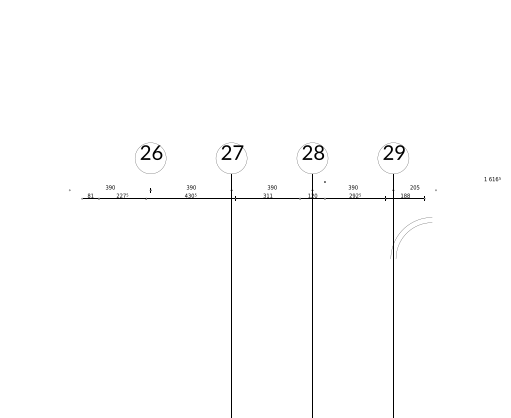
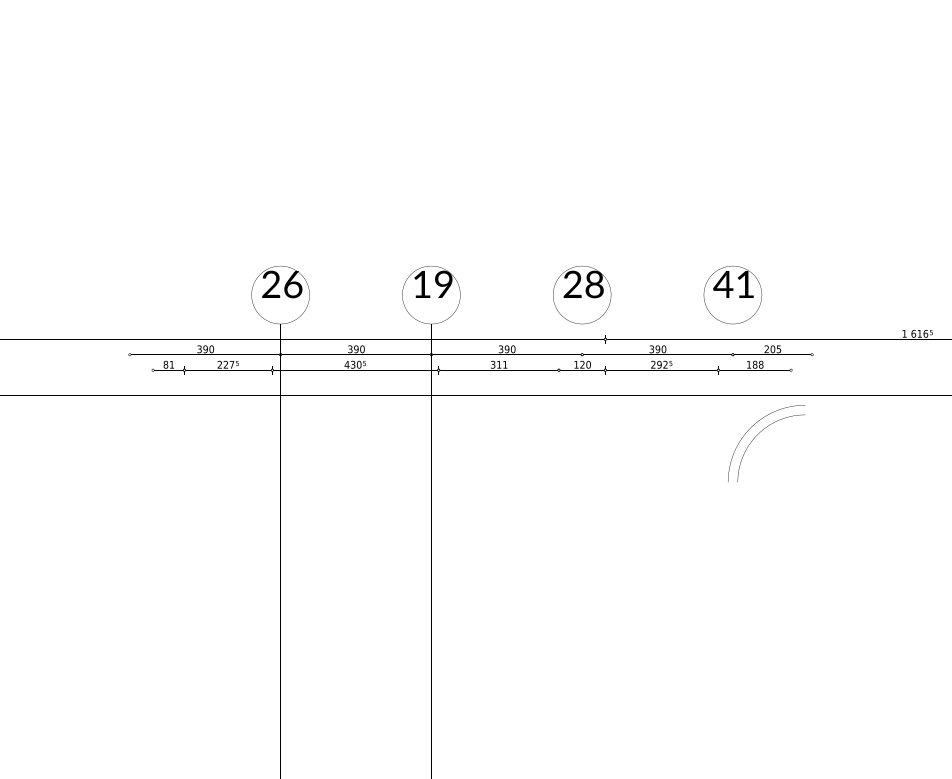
text: (232, 152) -> (433, 284), 27 -> 19
text: (393, 152) -> (733, 284), 29 -> 41

